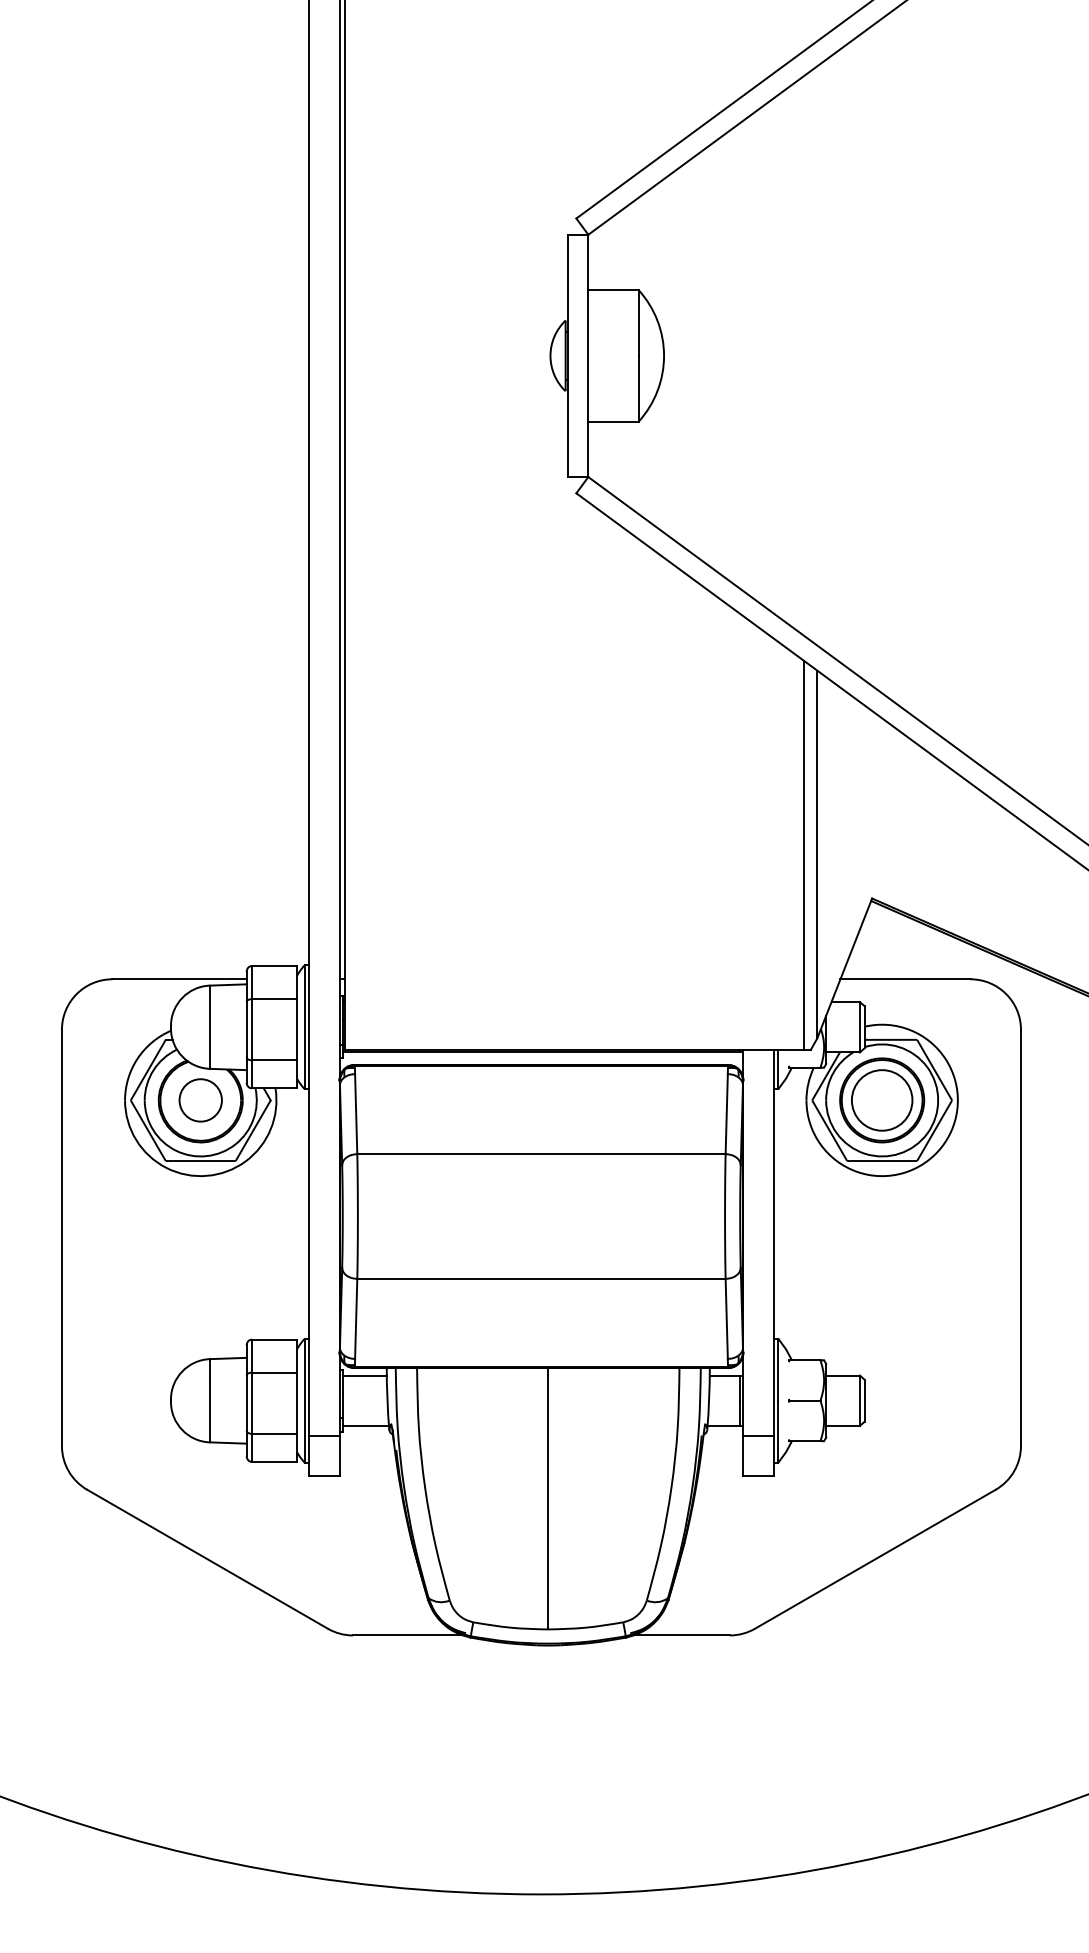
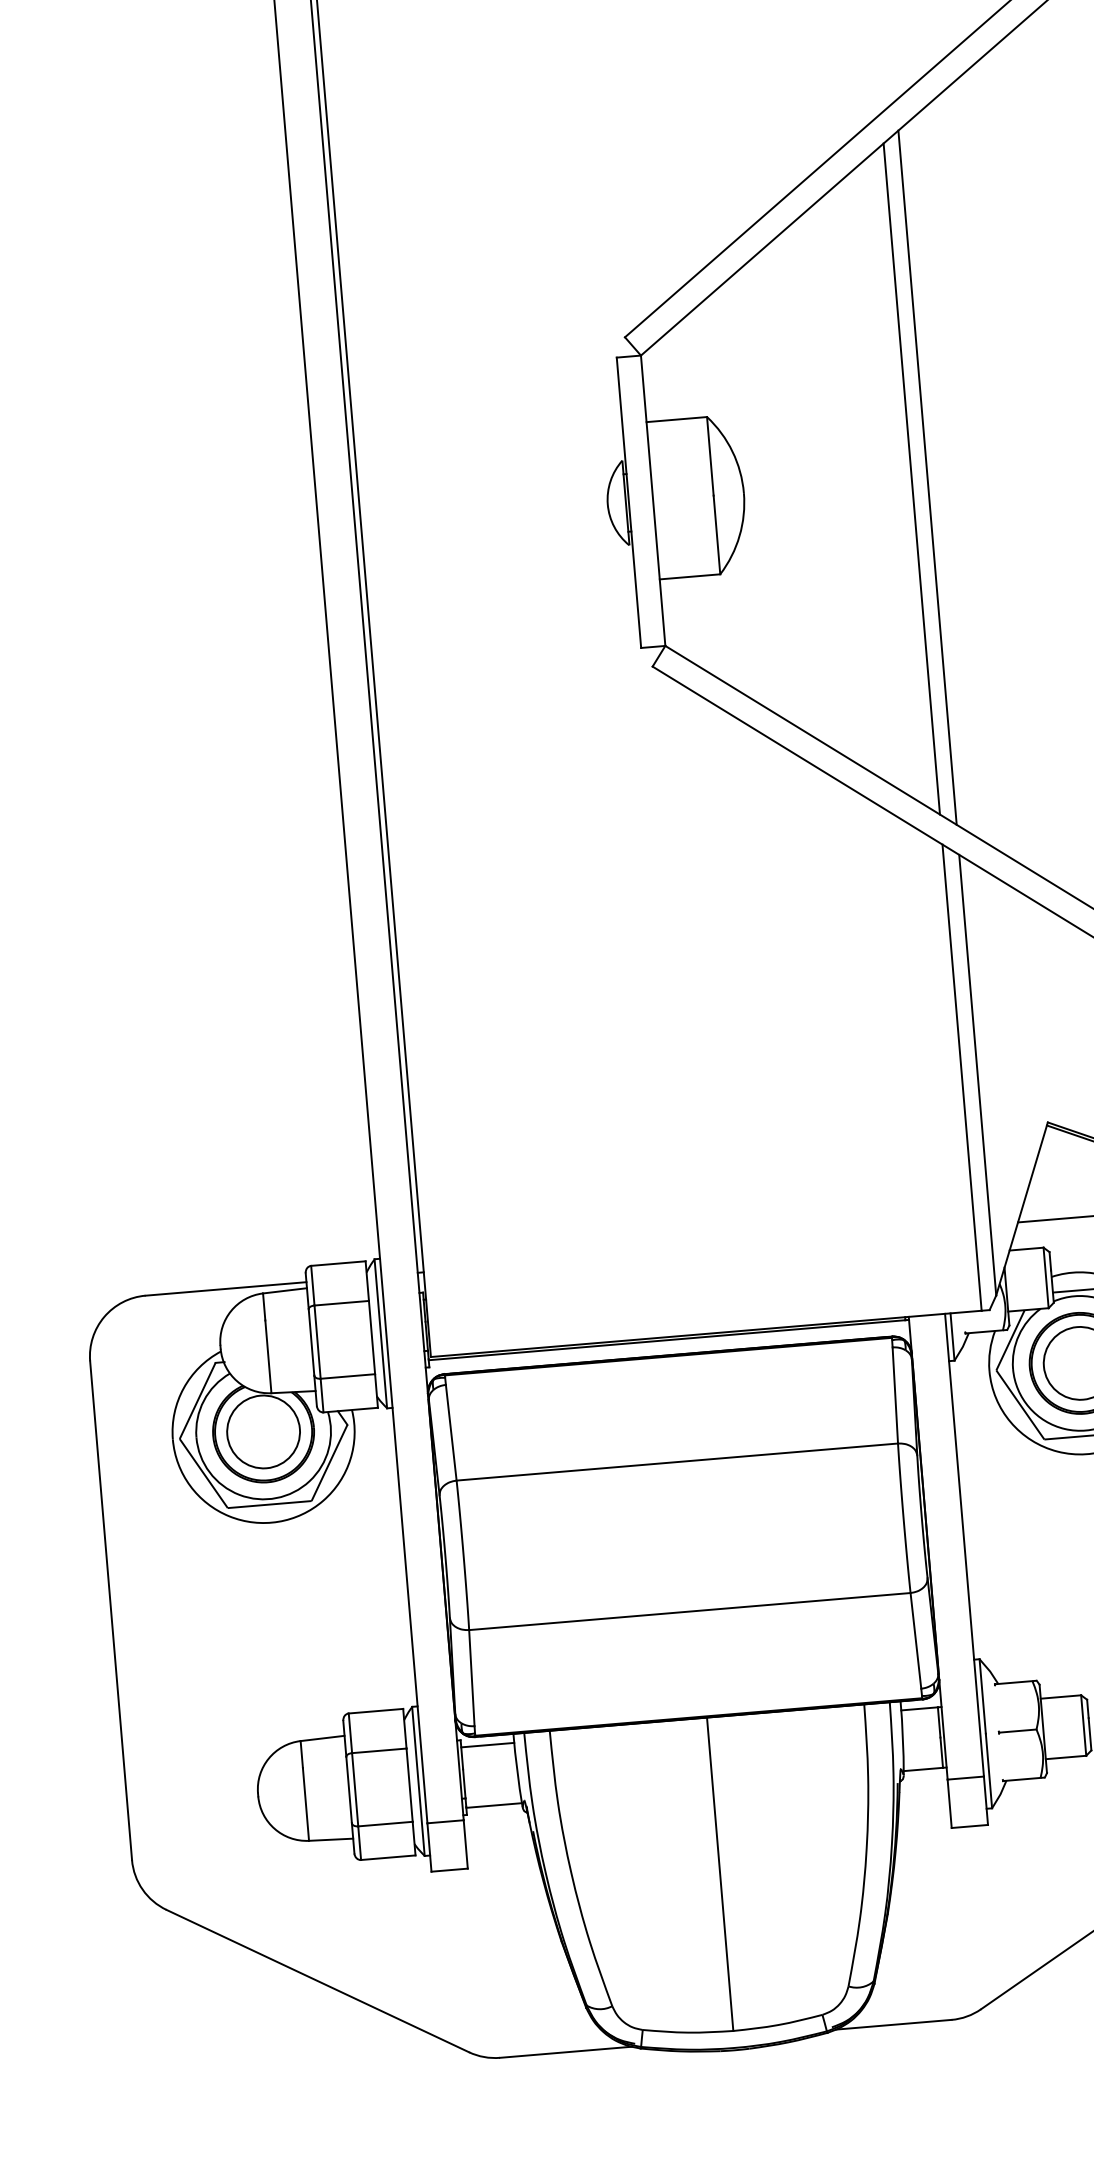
line: (804, 355) -> (912, 478), added
line: (817, 355) -> (927, 477), added
circle: (200, 1100) -> (263, 1432), size x1.43

